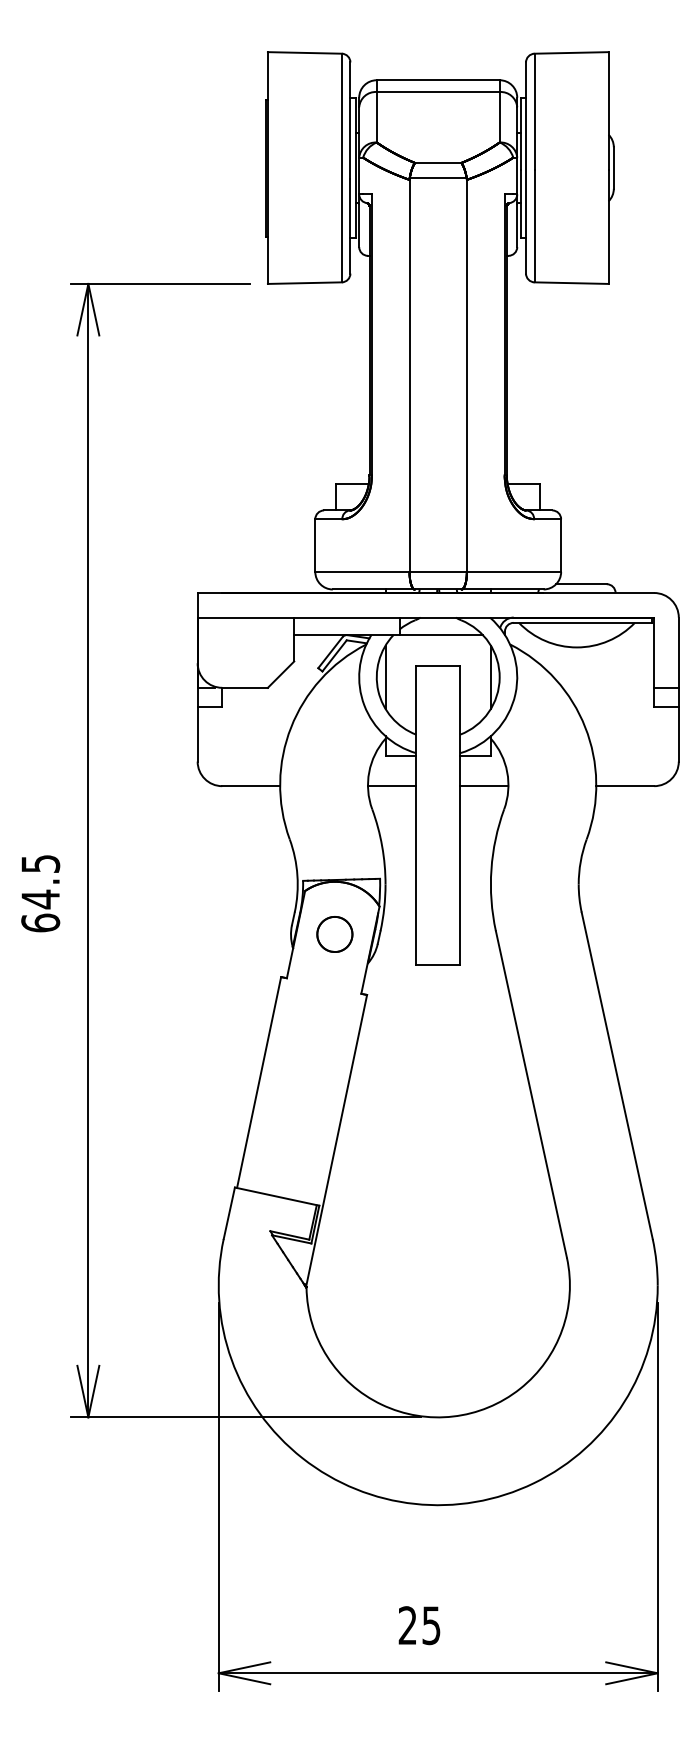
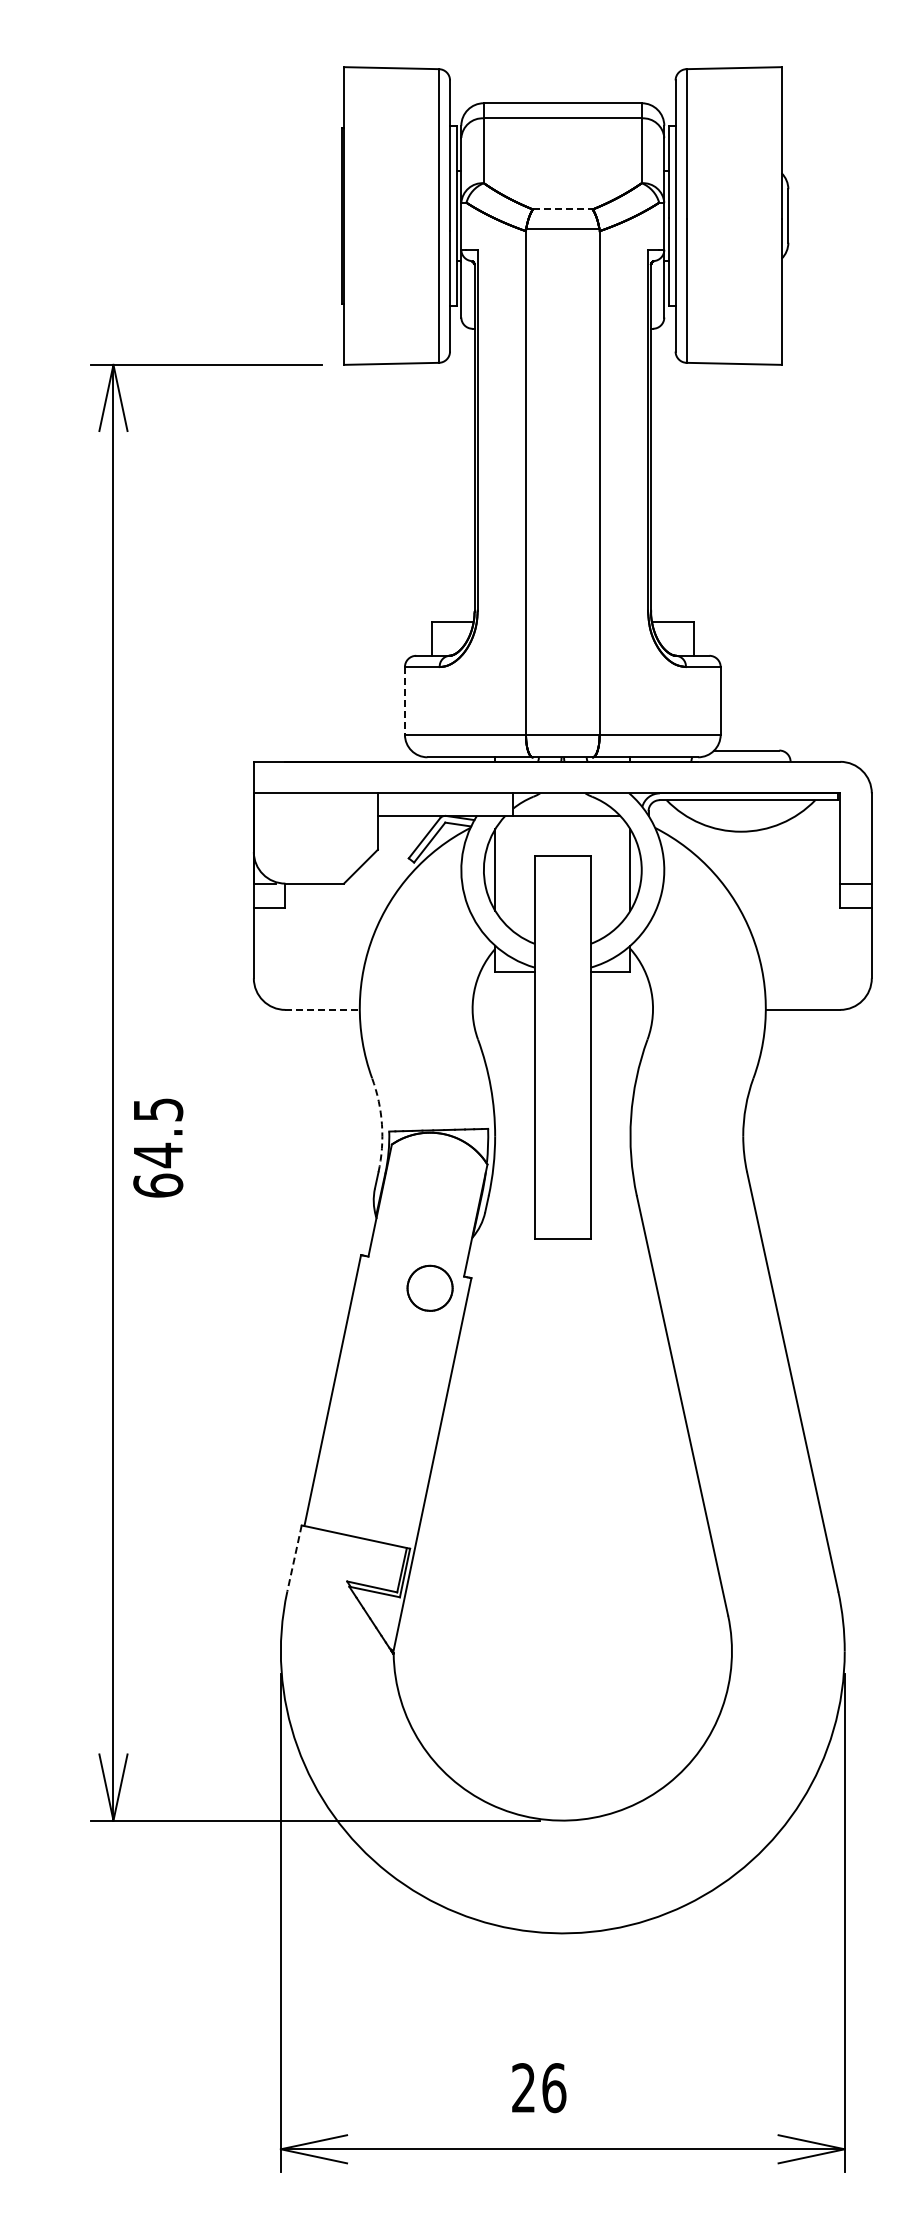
line: (437, 162) -> (562, 209), solid -> dashed
line: (314, 545) -> (404, 700), solid -> dashed
line: (251, 785) -> (323, 1009), solid -> dashed
line: (392, 785) -> (503, 1009), removed
line: (484, 785) -> (622, 1009), removed
arc: (297, 875) -> (382, 1124), solid -> dashed
text: (40, 893) -> (158, 1147), moved
part: (334, 933) -> (429, 1287), moved
line: (229, 1213) -> (294, 1558), solid -> dashed
text: (431, 1625) -> (554, 2088), 25 -> 26

